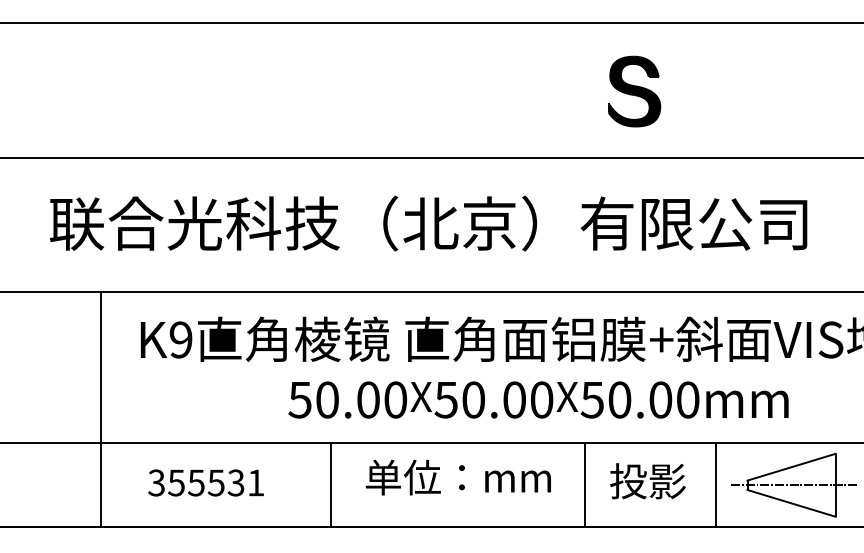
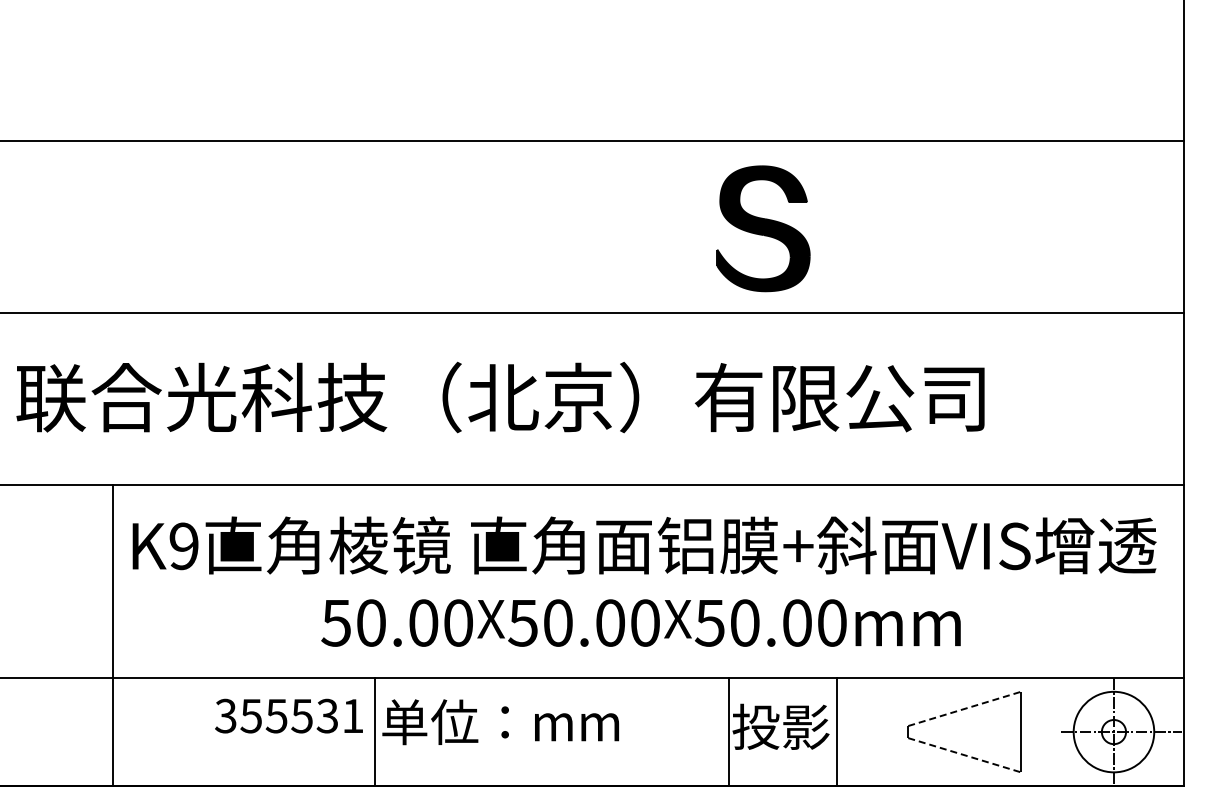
part: (634, 91) -> (763, 228), size x1.4
line: (100, 409) -> (112, 635), moved
line: (791, 466) -> (964, 708), solid -> dashed
text: (458, 477) -> (500, 722), moved
text: (205, 482) -> (288, 715), moved
line: (584, 484) -> (728, 731), moved
line: (716, 484) -> (837, 731), moved
line: (793, 485) -> (967, 732), removed
line: (791, 503) -> (964, 755), solid -> dashed

